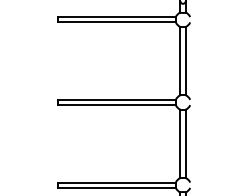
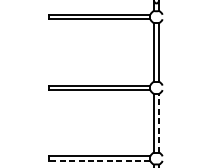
line: (185, 143) -> (158, 122), solid -> dashed
line: (116, 187) -> (99, 160), solid -> dashed

